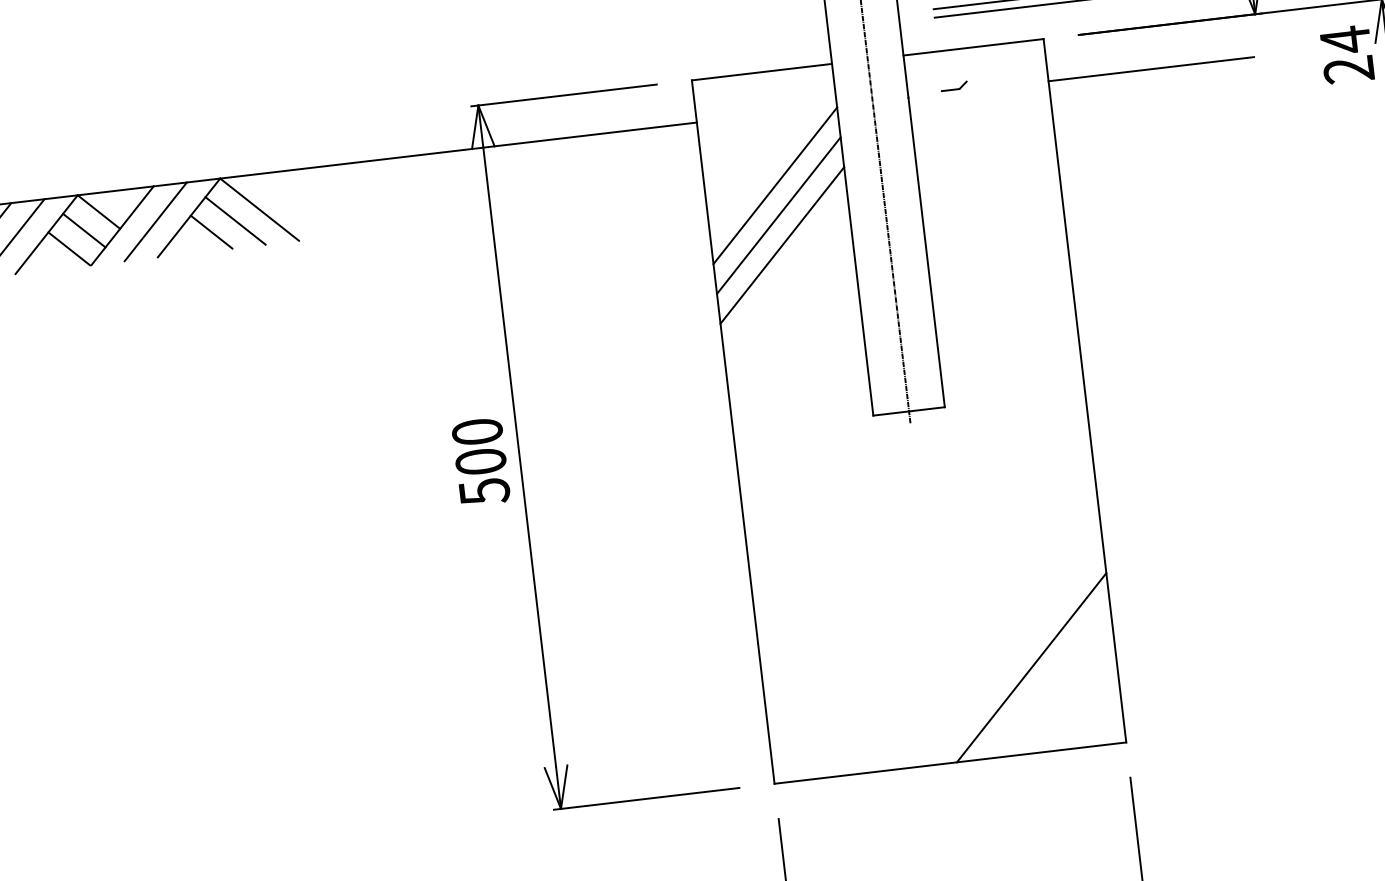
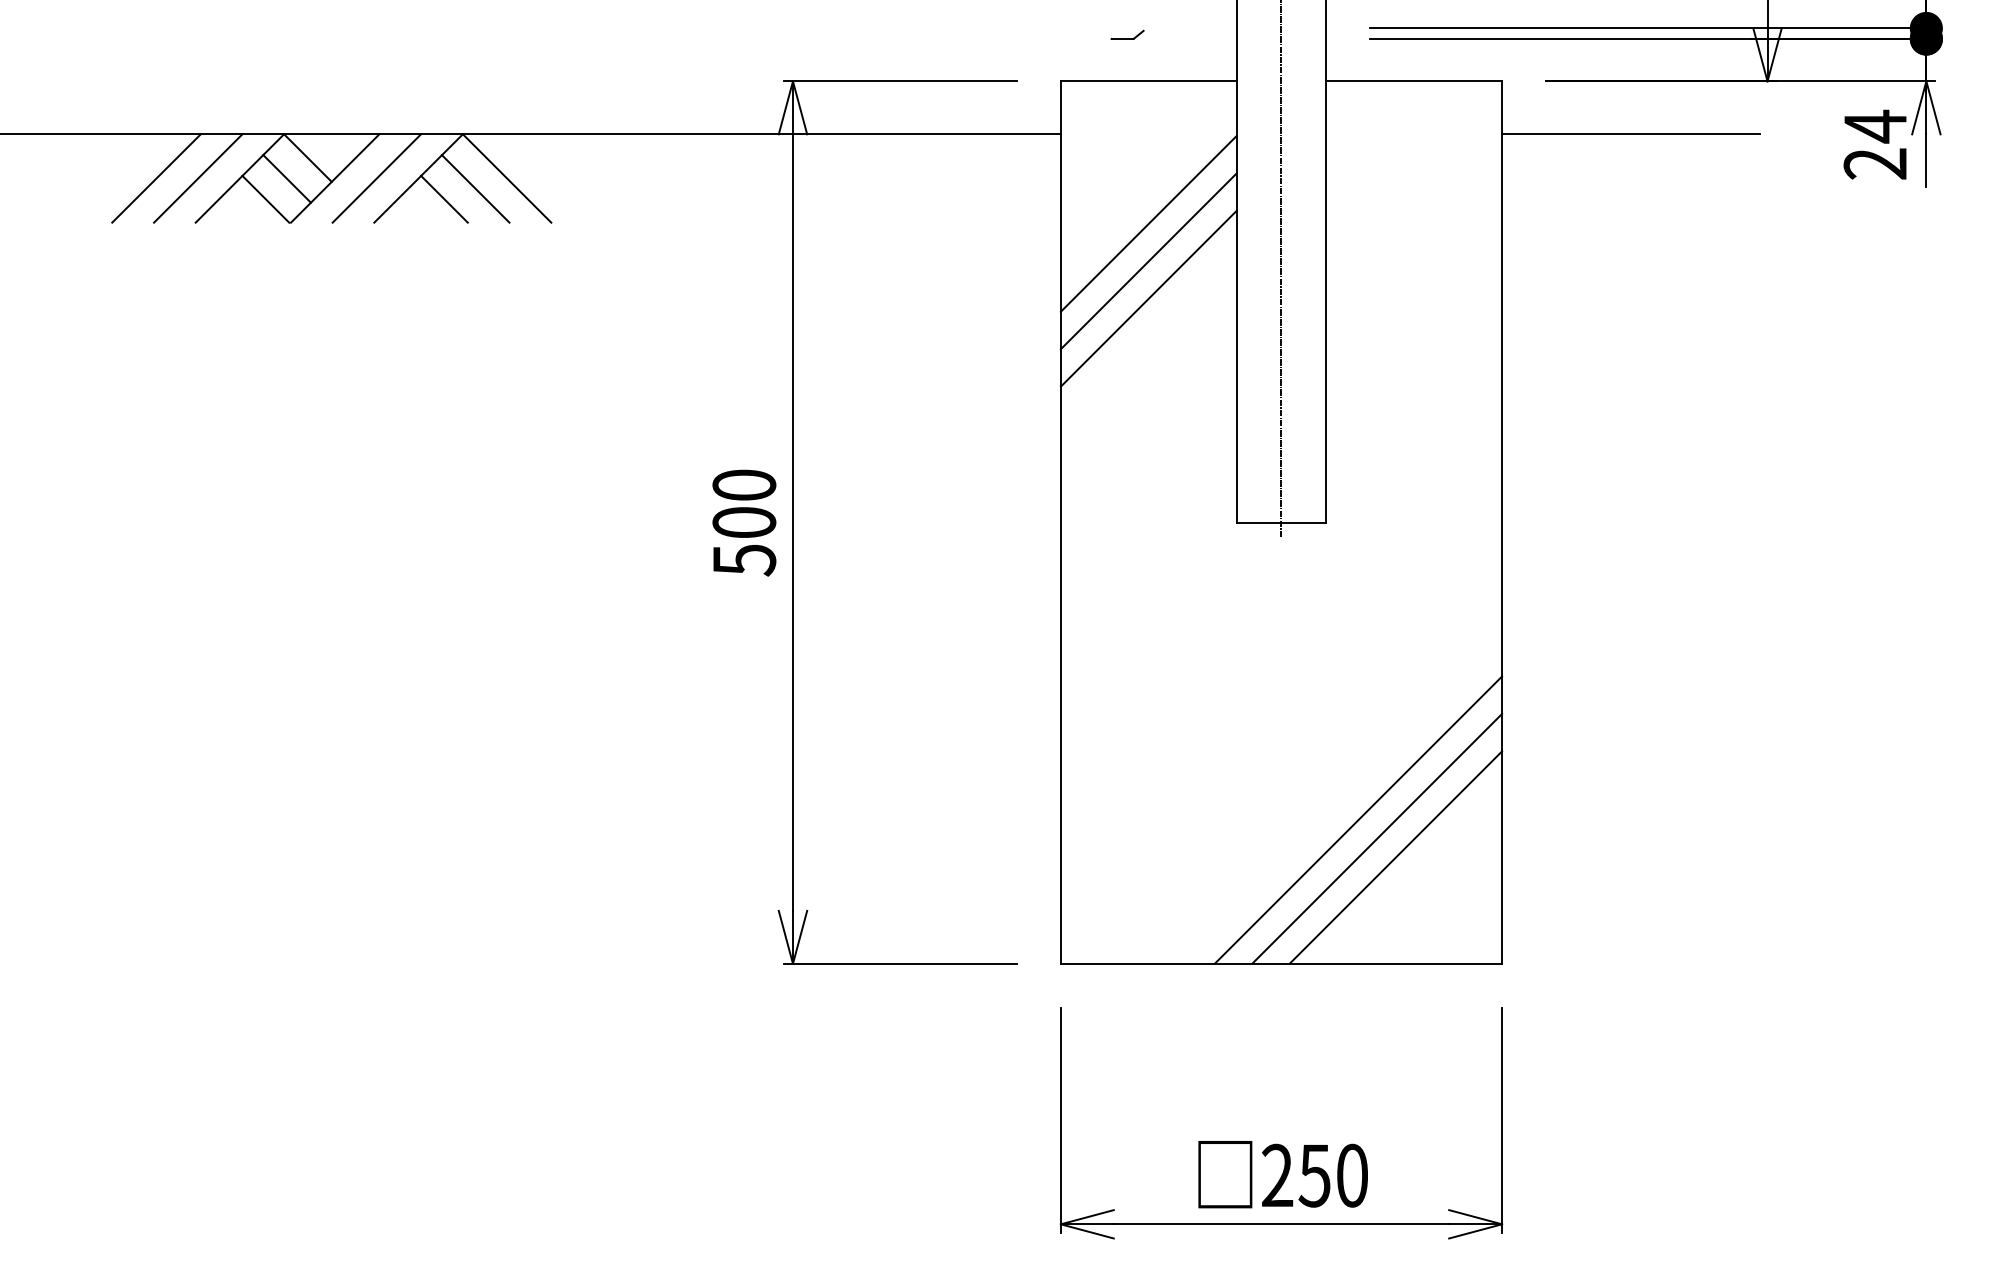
part: (954, 86) -> (1127, 34), moved
line: (998, 640) -> (1358, 819), added
line: (1015, 654) -> (1377, 838), added

